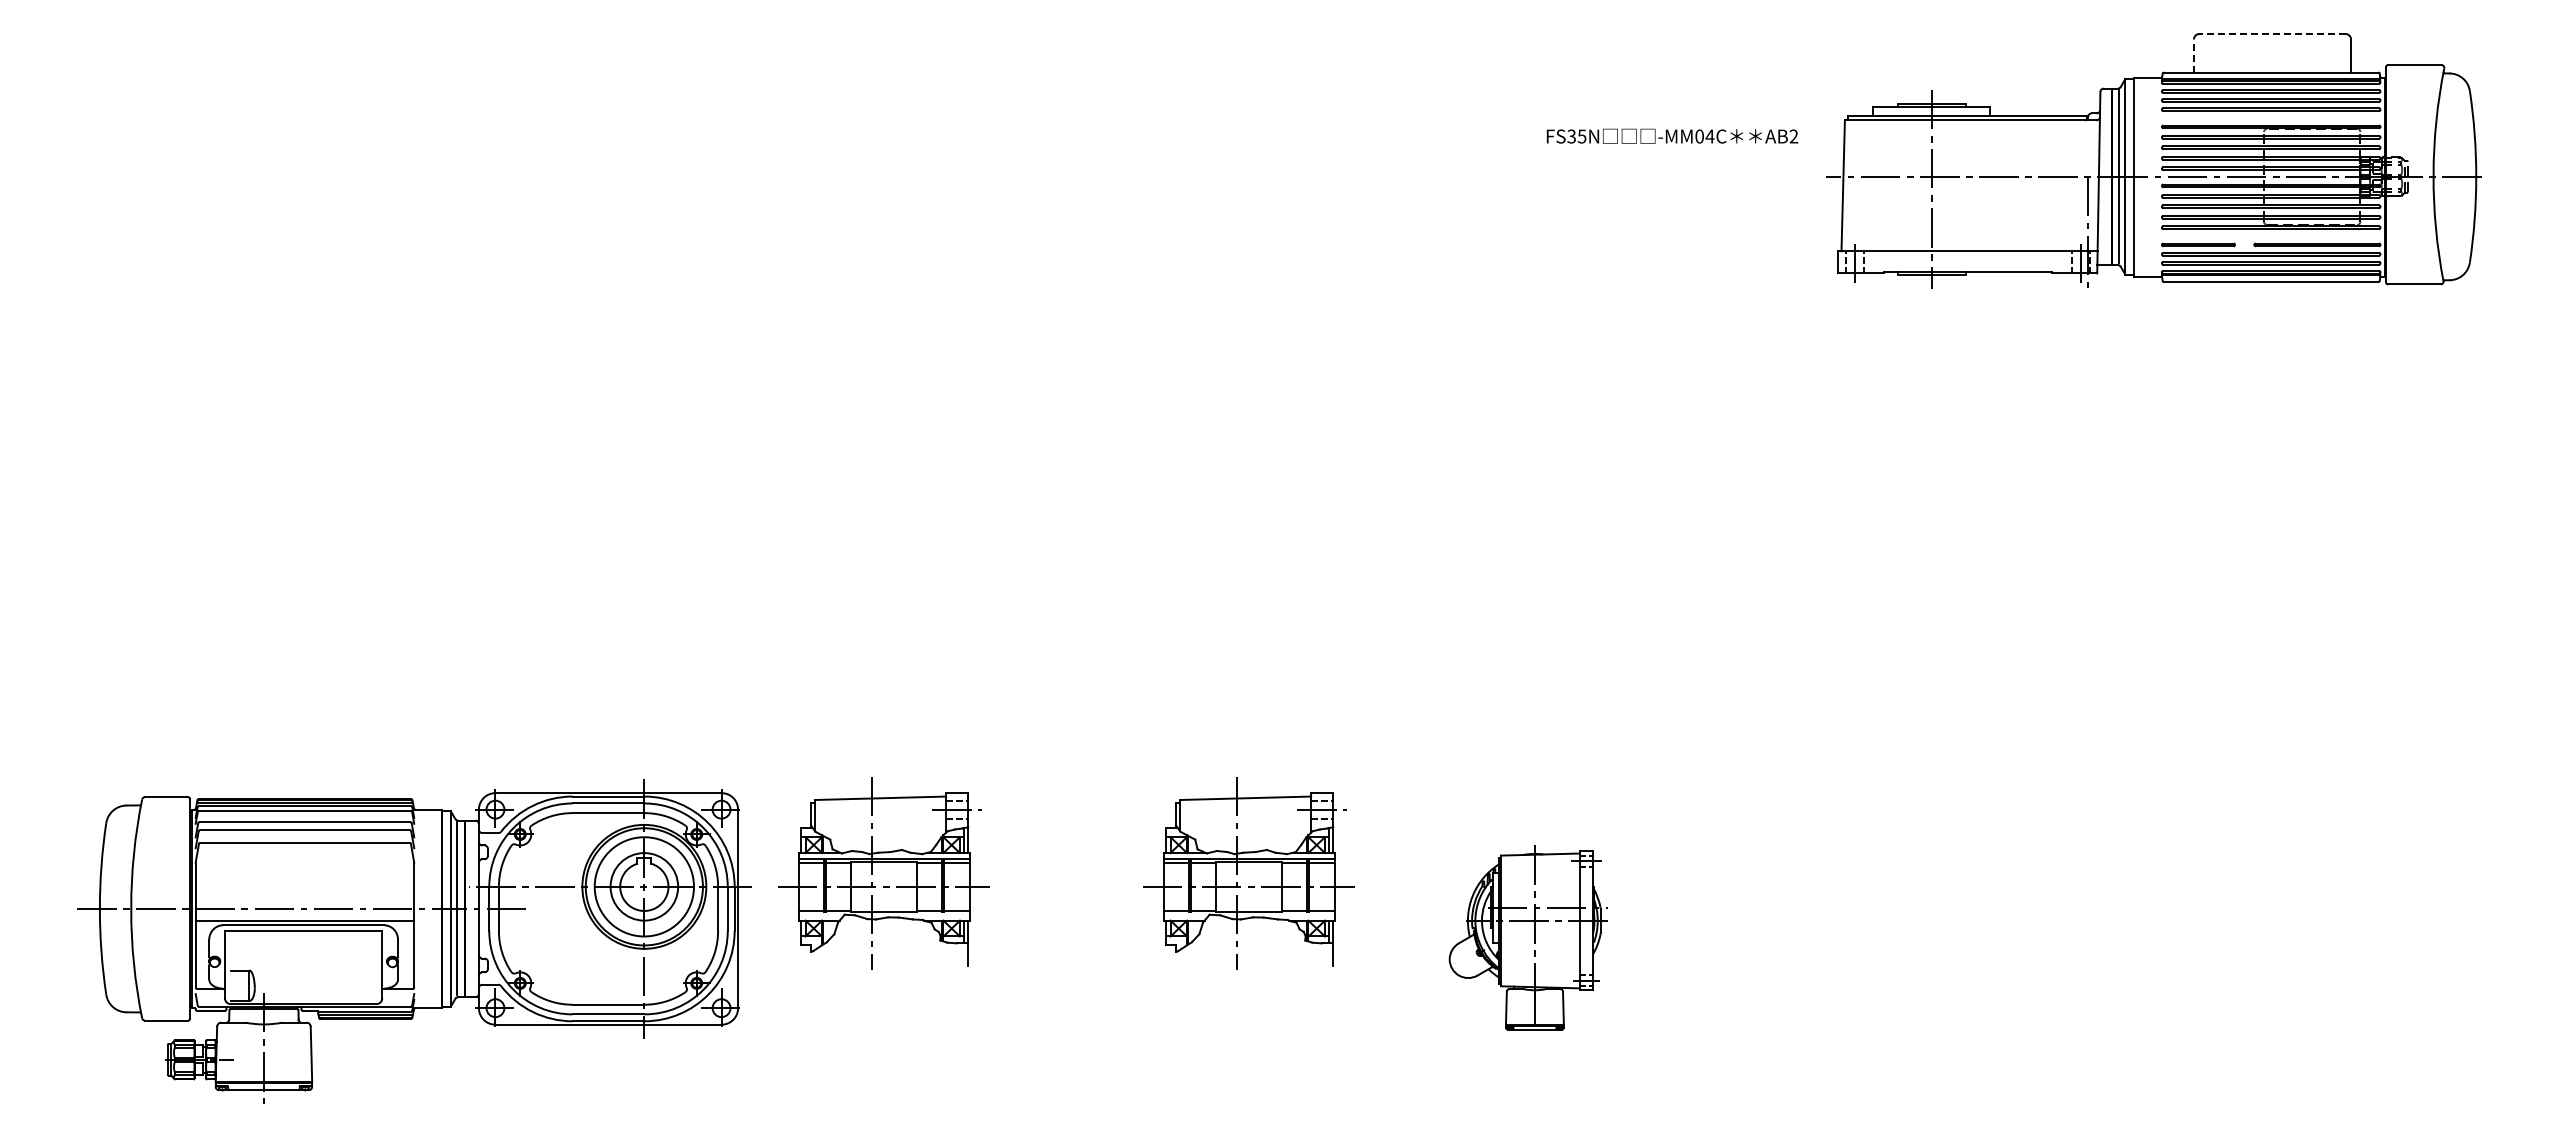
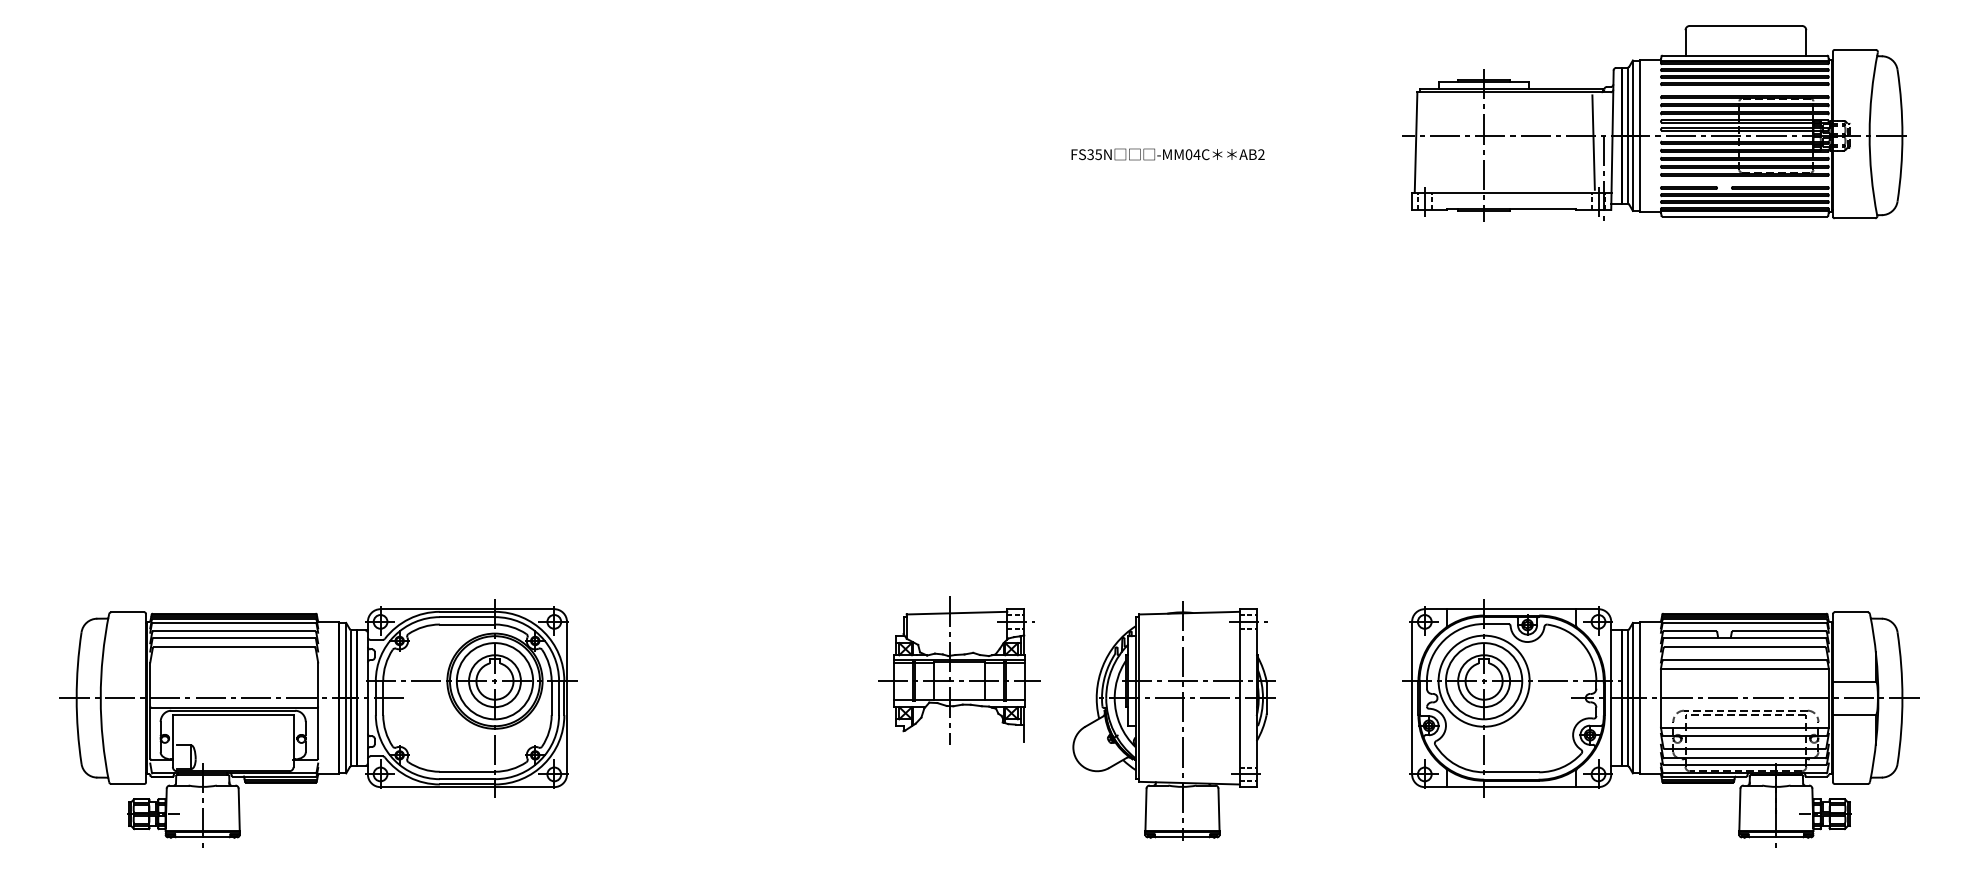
line: (2272, 33) -> (1745, 25), dashed -> solid
line: (2193, 56) -> (1685, 43), dashed -> solid
text: (1672, 135) -> (1168, 153), moved
line: (2073, 185) -> (1592, 142), added
part: (883, 873) -> (678, 670), removed
part: (1528, 938) -> (1174, 720), size x1.67
part: (2161, 941) -> (1660, 723), added

